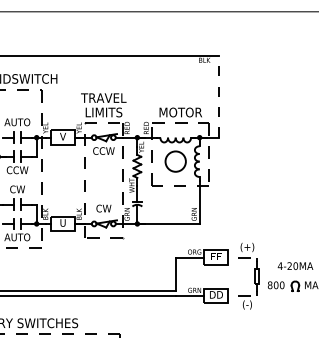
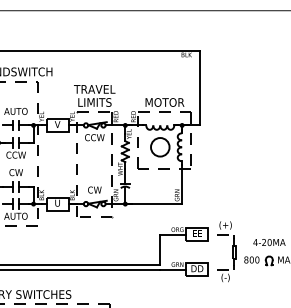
line: (218, 96) -> (199, 87), dashed -> solid

